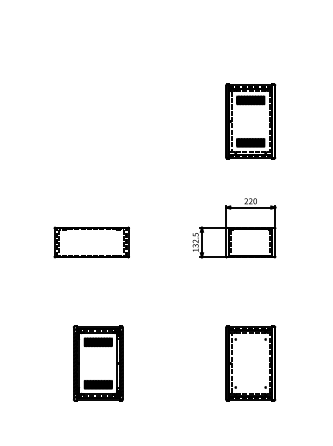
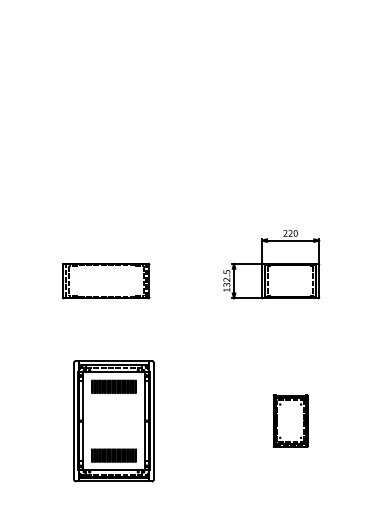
part: (250, 121) -> (290, 140), removed
part: (98, 363) -> (114, 421), size x1.4
part: (250, 363) -> (290, 421), size x0.6

